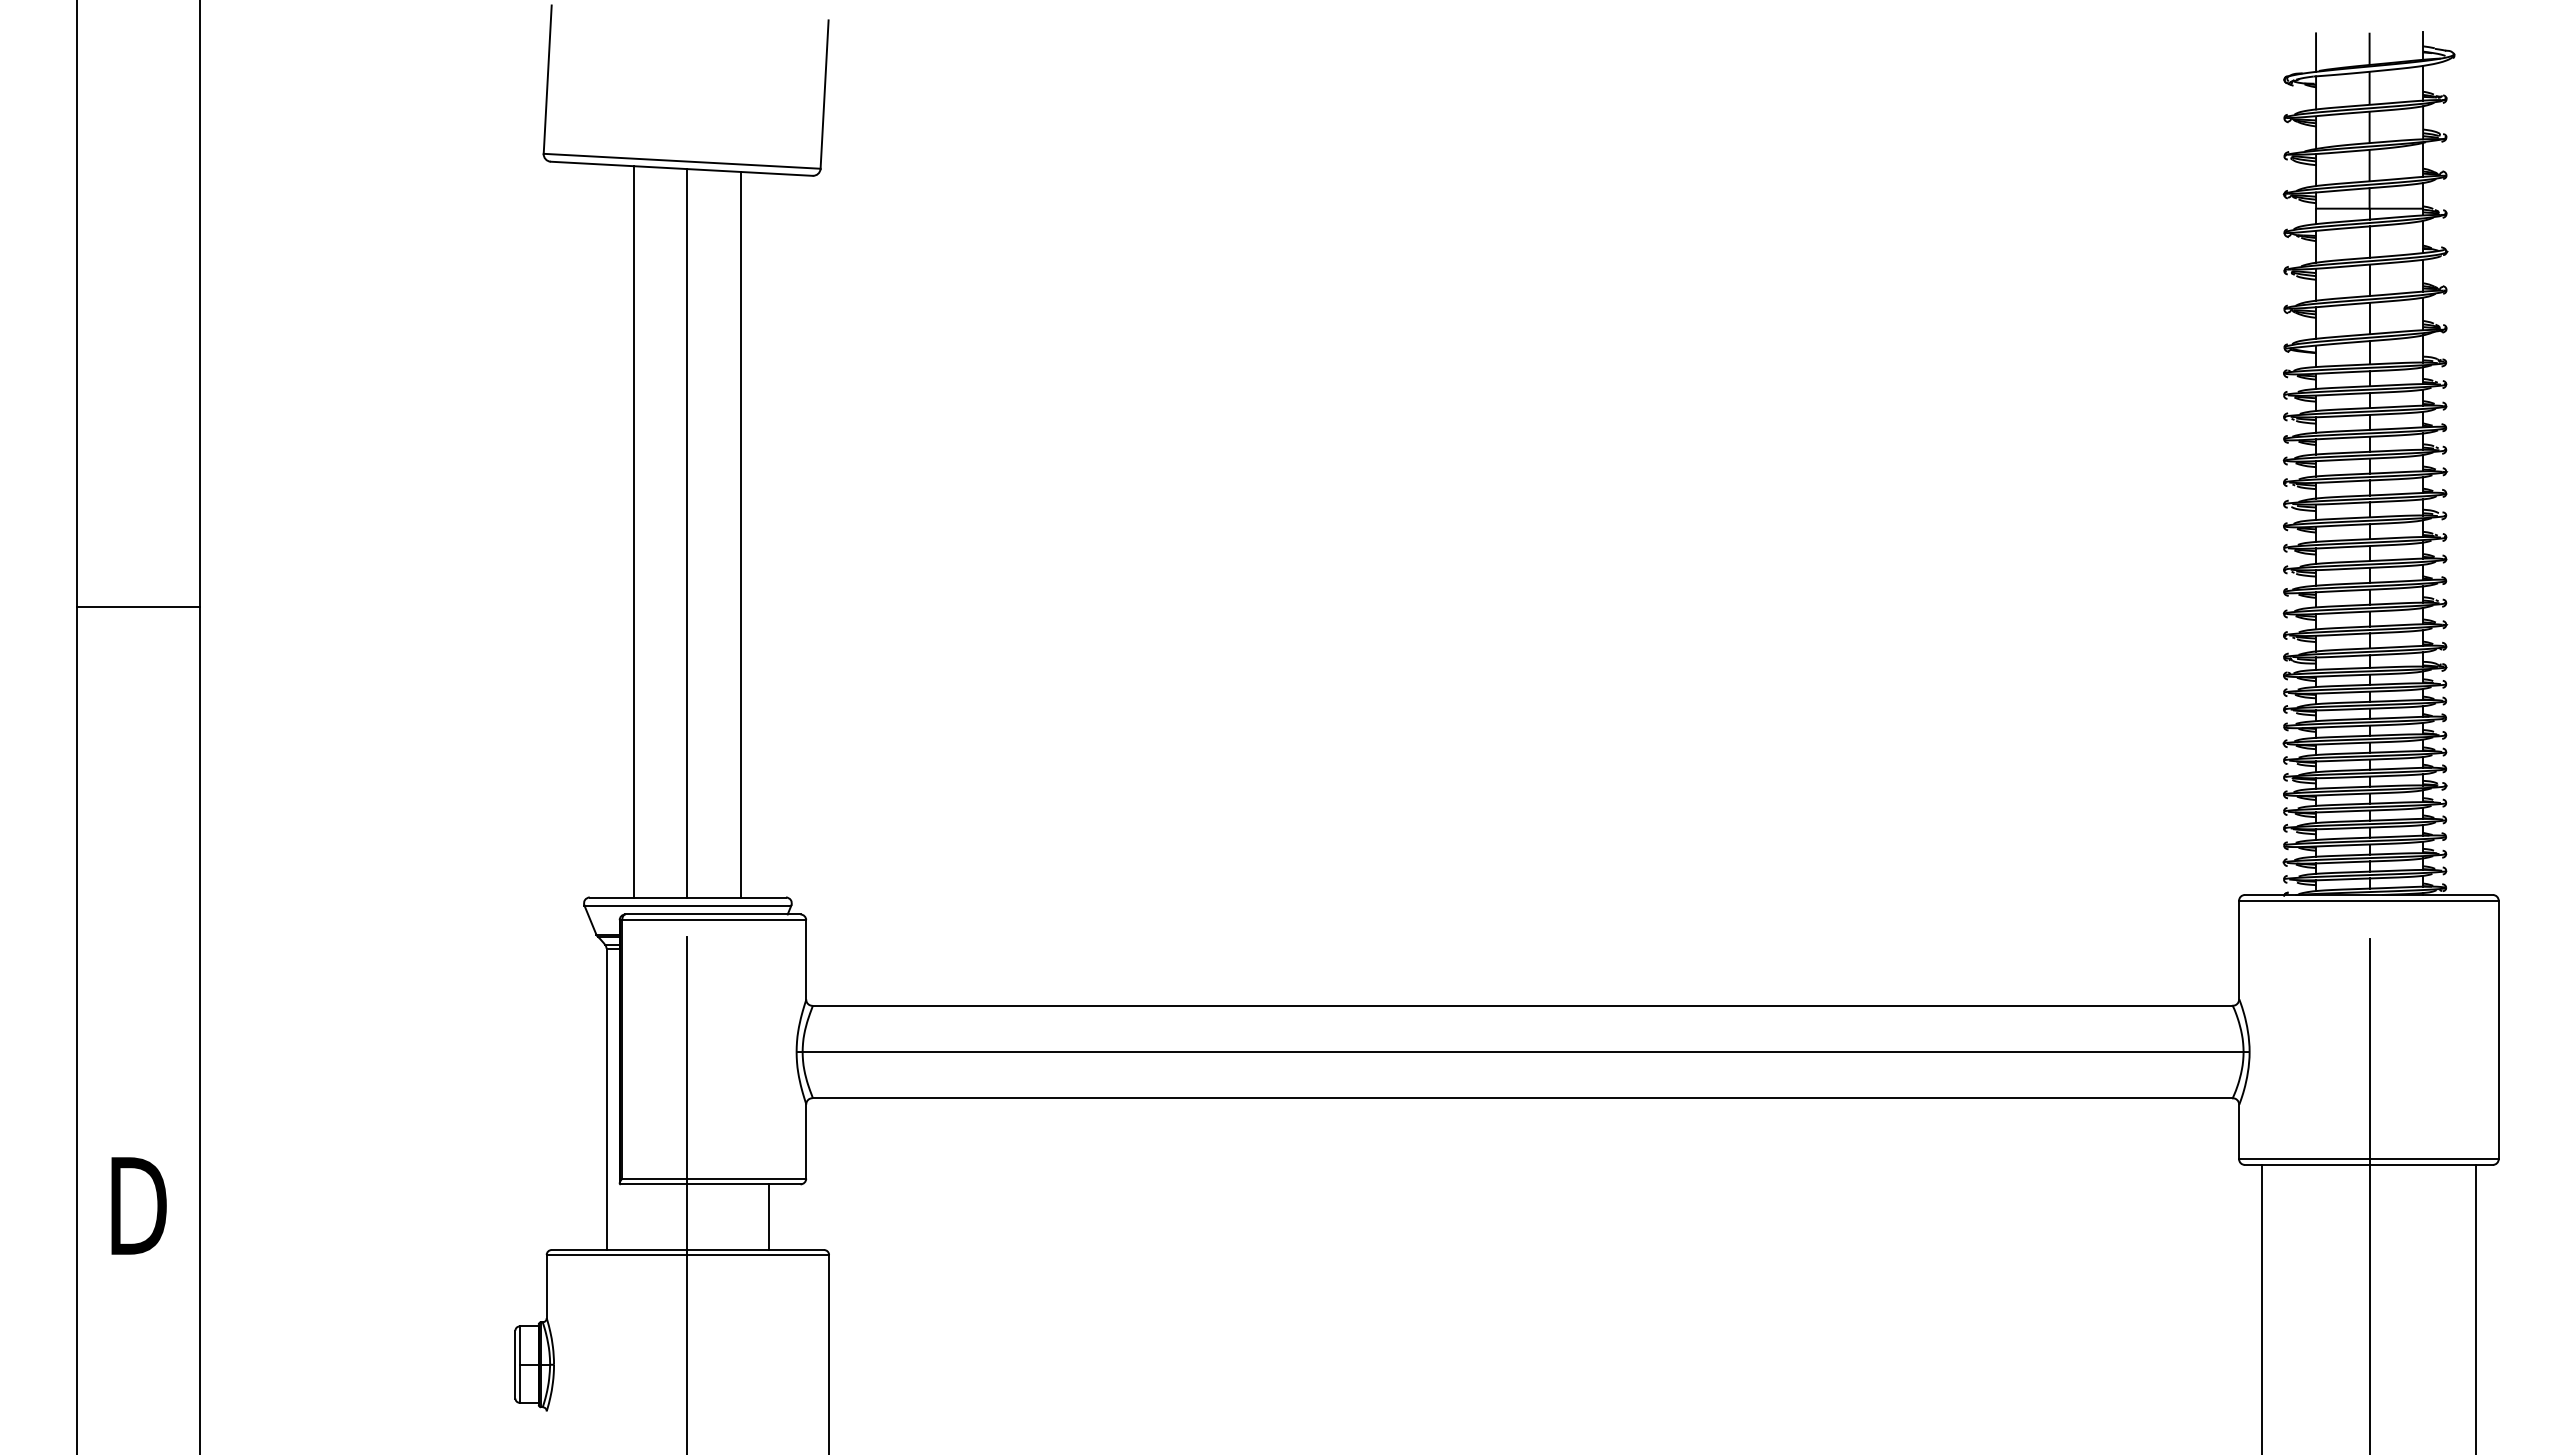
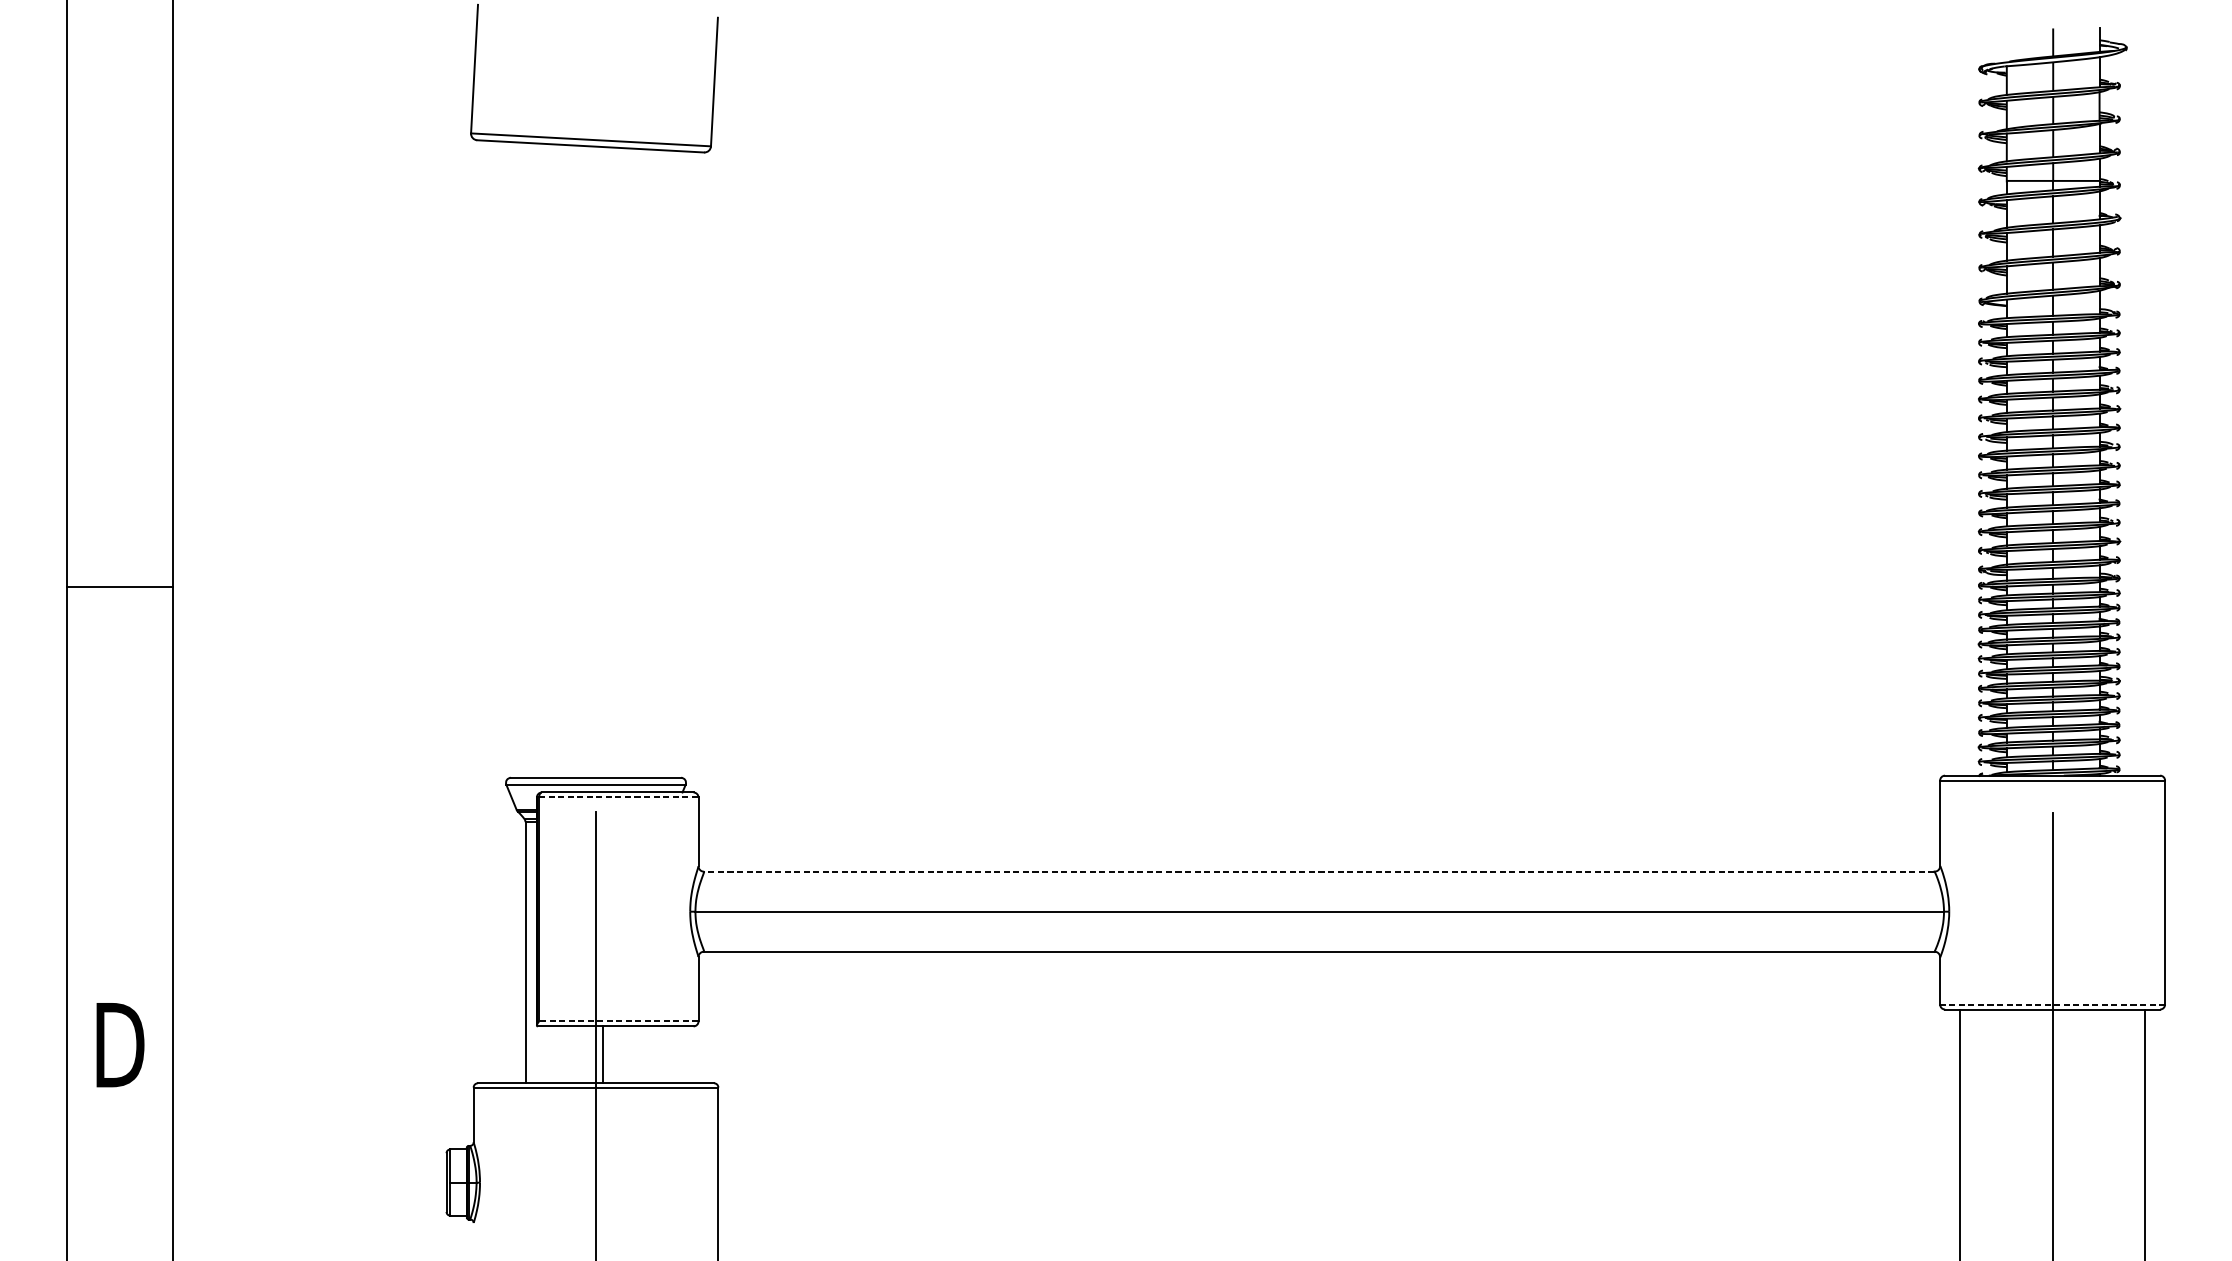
line: (2316, 52) -> (2007, 45), removed
line: (633, 531) -> (548, 460), removed
line: (687, 533) -> (595, 462), removed
line: (740, 534) -> (641, 463), removed
line: (138, 606) -> (119, 587), moved
line: (714, 920) -> (619, 797), solid -> dashed
line: (1522, 1005) -> (1319, 871), solid -> dashed
line: (2368, 1159) -> (2052, 1004), solid -> dashed
line: (714, 1178) -> (619, 1021), solid -> dashed
line: (769, 1217) -> (603, 1055), moved

